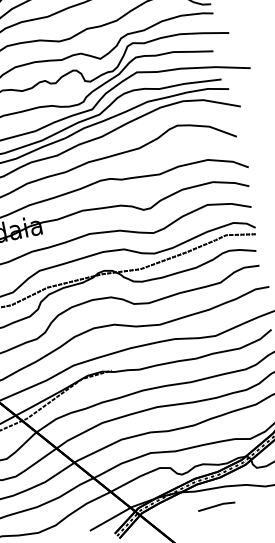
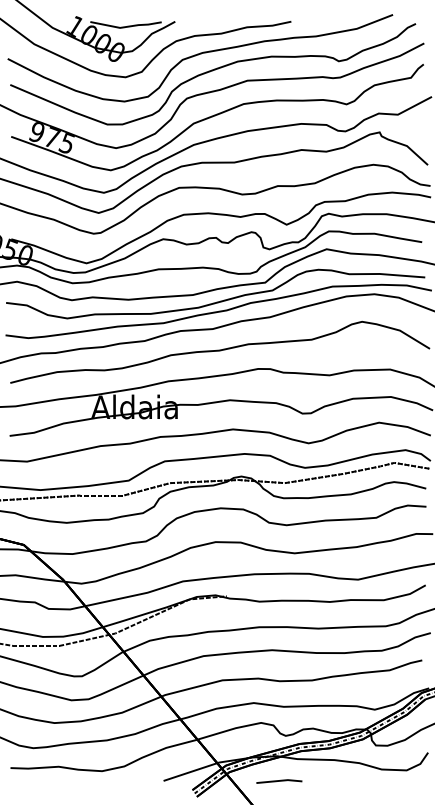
line: (216, 506) -> (279, 781), moved

